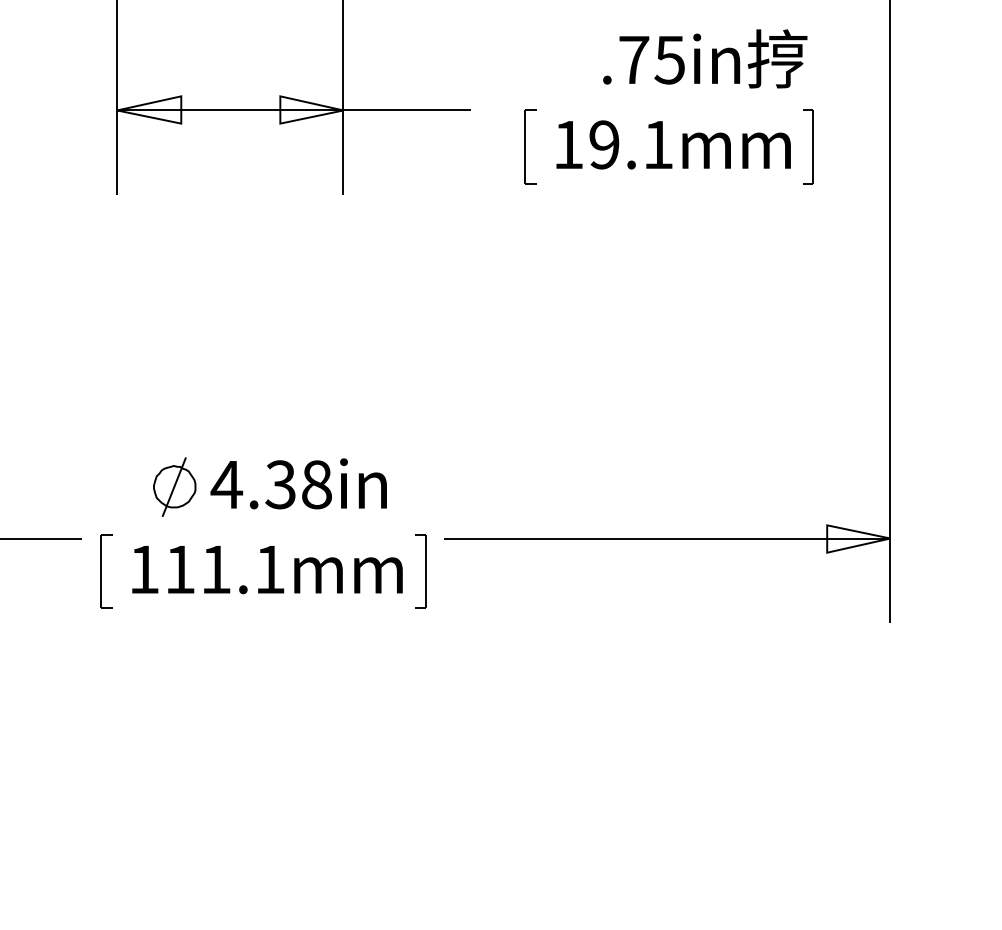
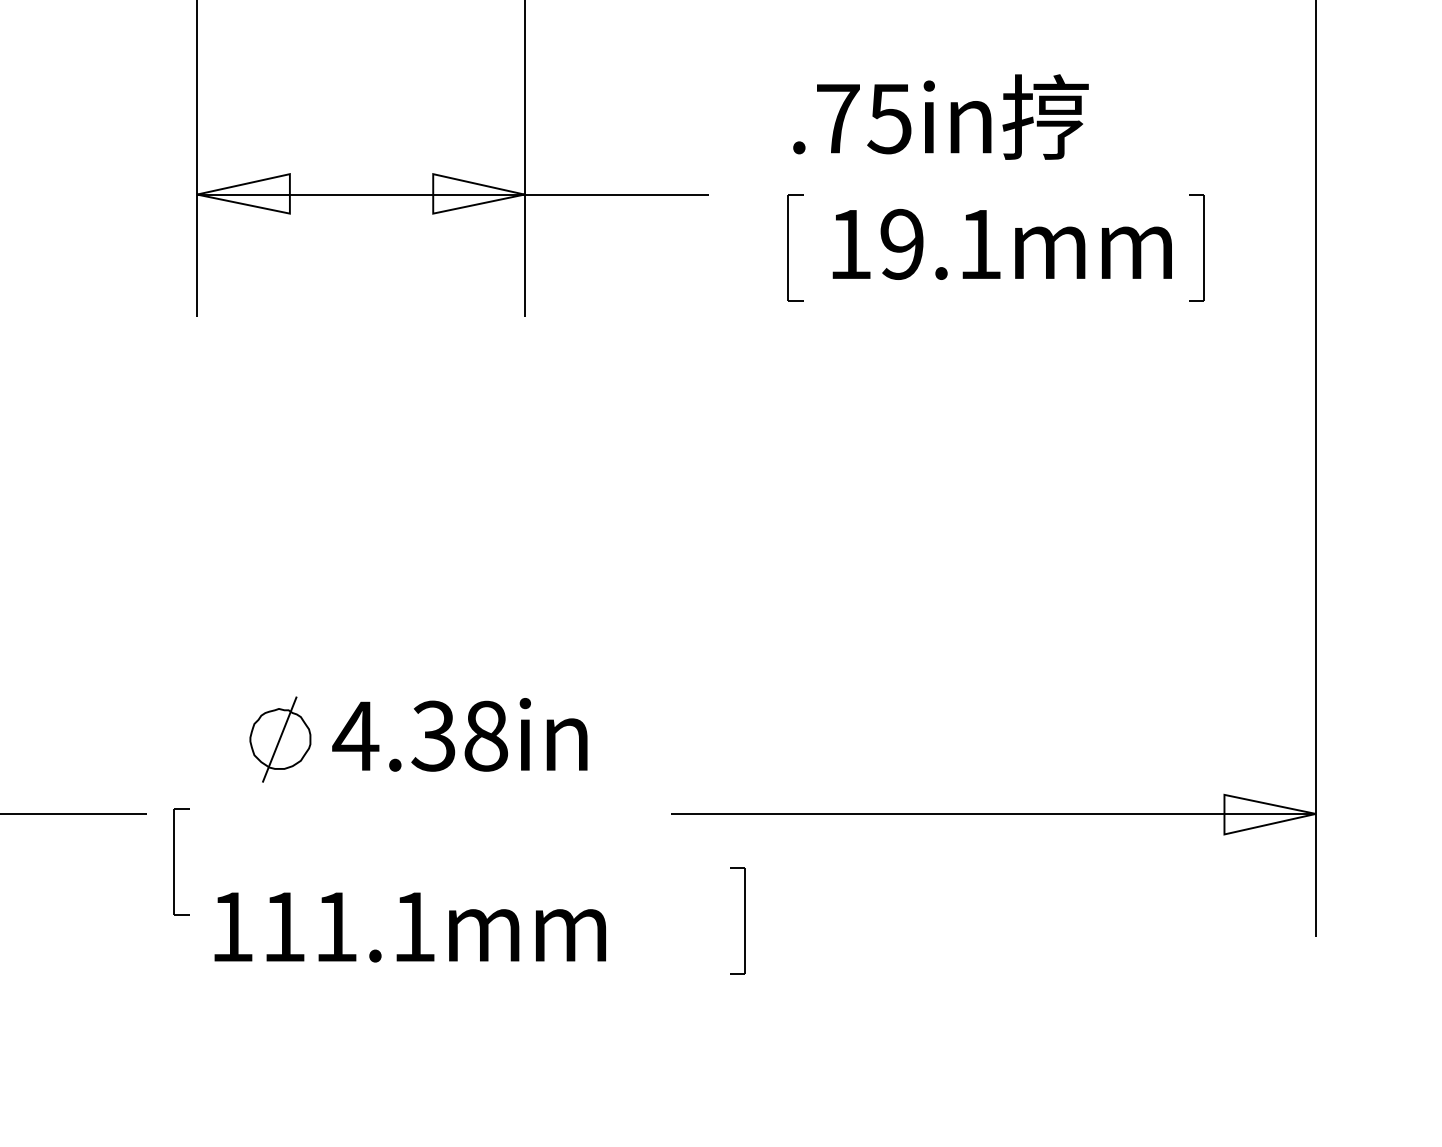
text: (705, 58) -> (941, 116), moved
text: (267, 570) -> (410, 928), moved
part: (420, 571) -> (737, 920), moved

